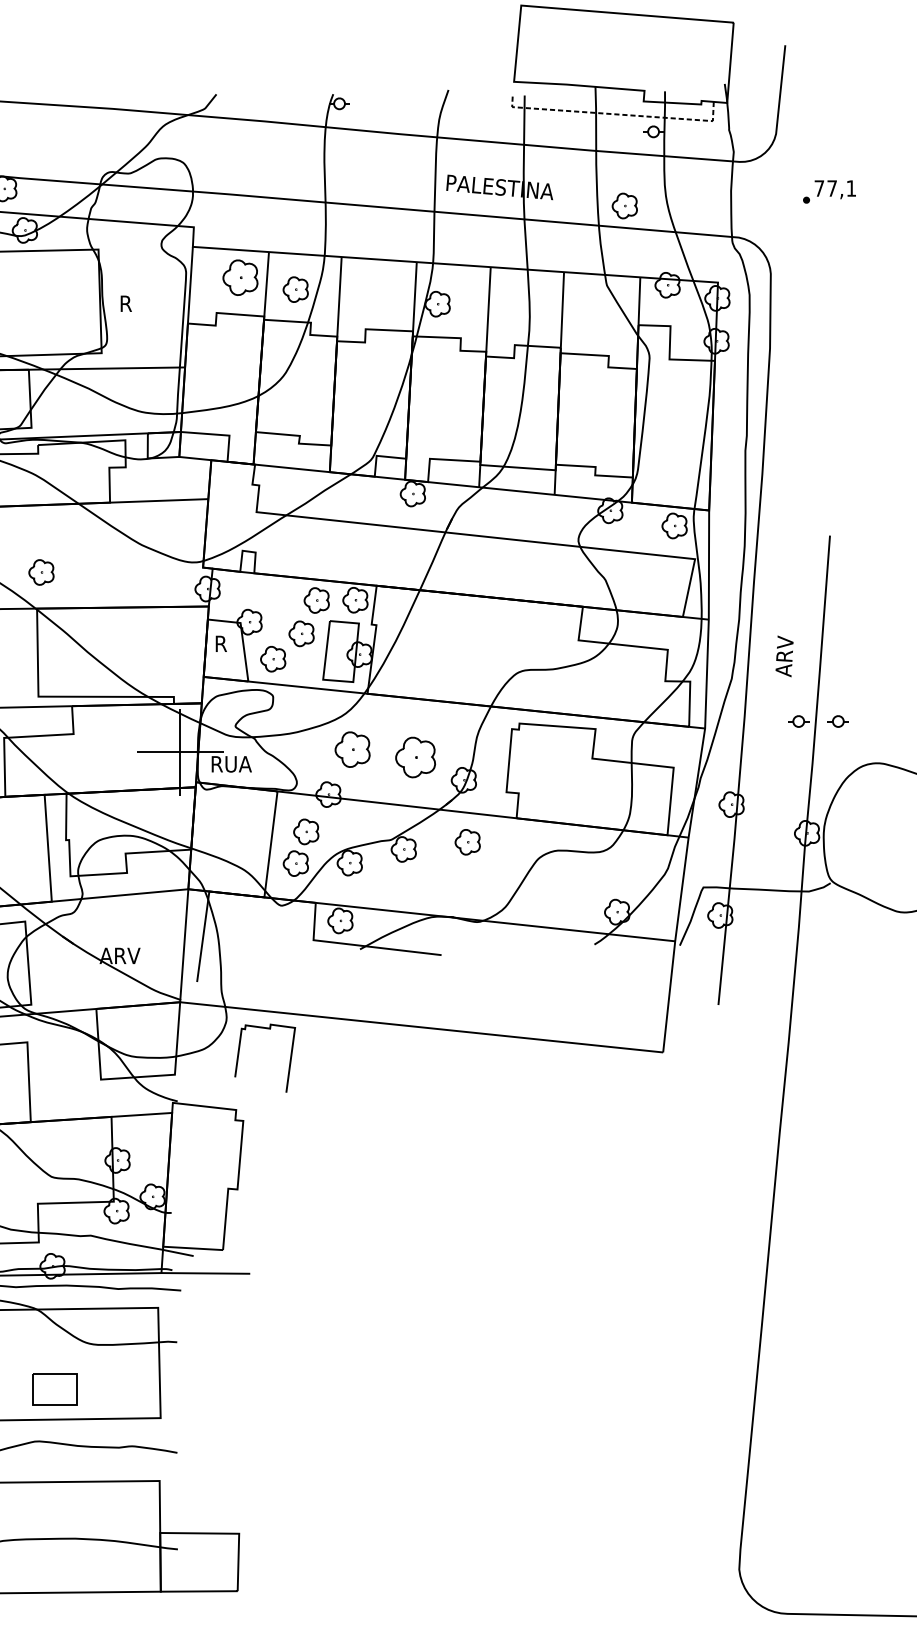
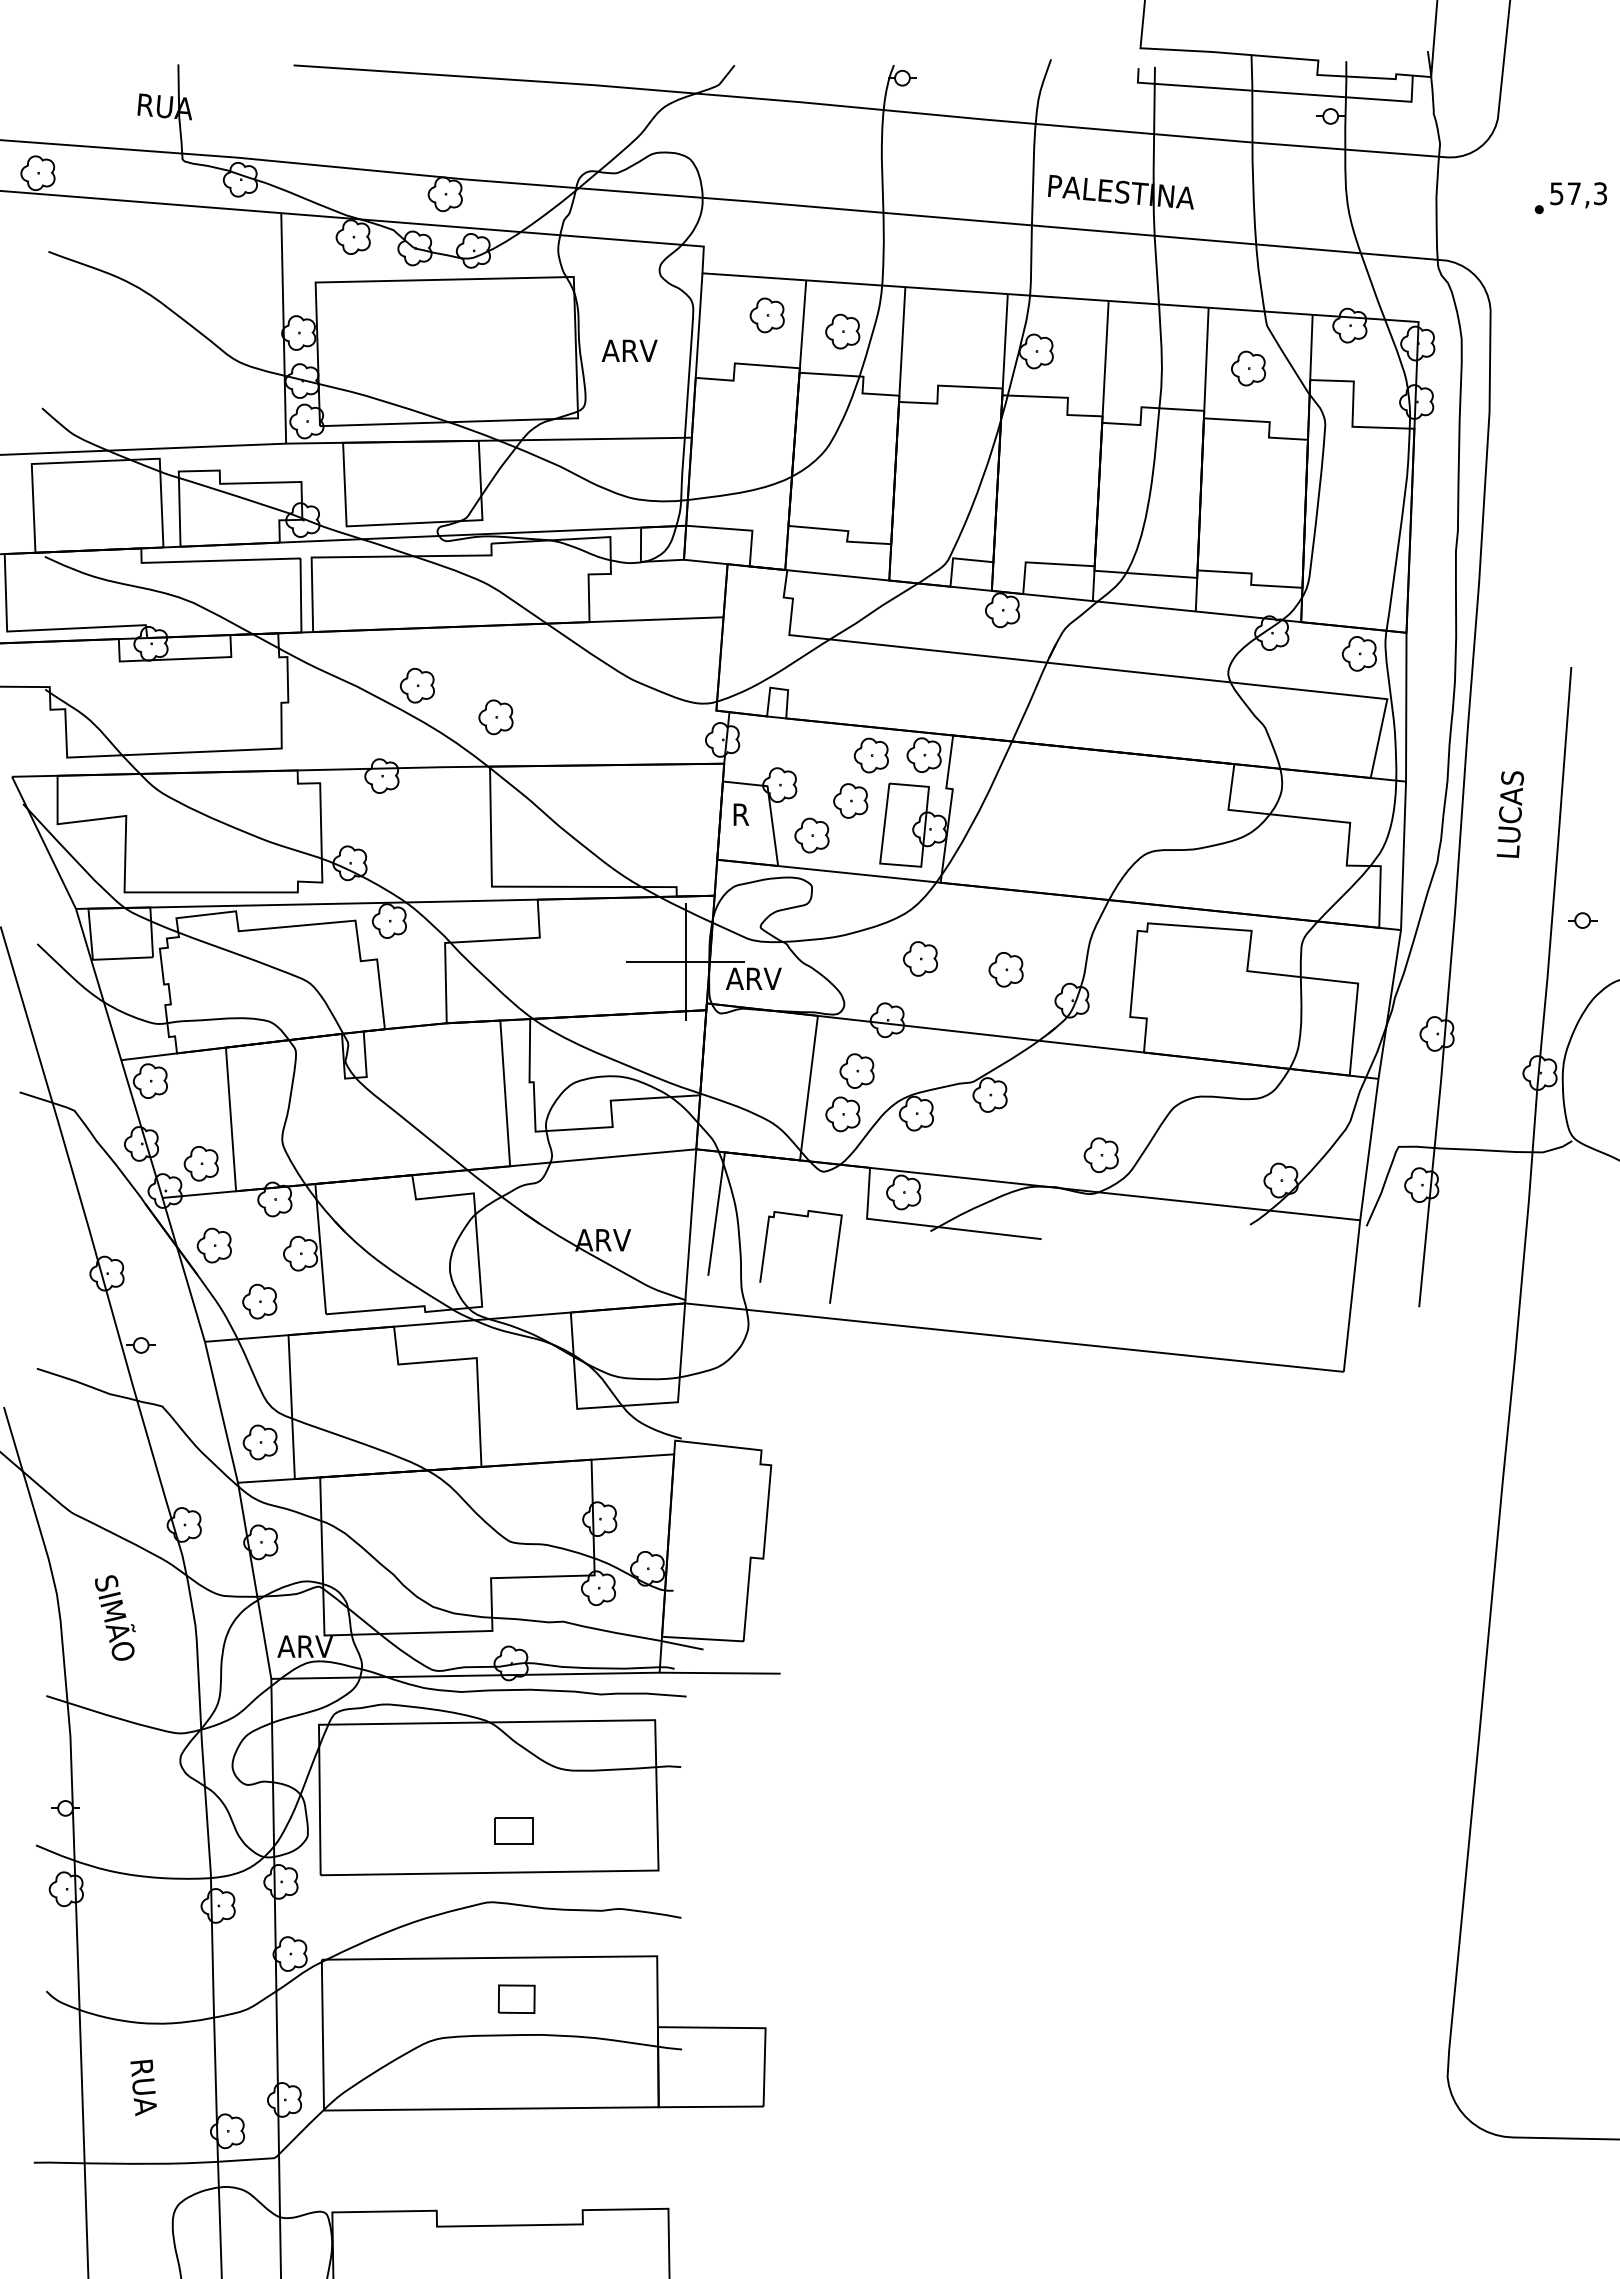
line: (616, 114) -> (1280, 92), dashed -> solid
text: (835, 188) -> (1578, 193), 77,1 -> 57,3
part: (624, 205) -> (1248, 368), moved
part: (239, 277) -> (766, 315), size x0.71
text: (139, 303) -> (629, 350), R -> ARV
text: (784, 644) -> (1509, 815), ARV -> LUCAS
part: (798, 721) -> (1528, 920), removed
part: (352, 749) -> (920, 958), size x0.71
part: (415, 757) -> (1005, 969), size x0.62
text: (230, 764) -> (753, 978), RUA -> ARV
part: (467, 842) -> (1100, 1155), moved
curve: (289, 1060) -> (834, 1260), moved
part: (54, 1388) -> (513, 1830), size x0.62
part: (56, 1511) -> (516, 1998), added

